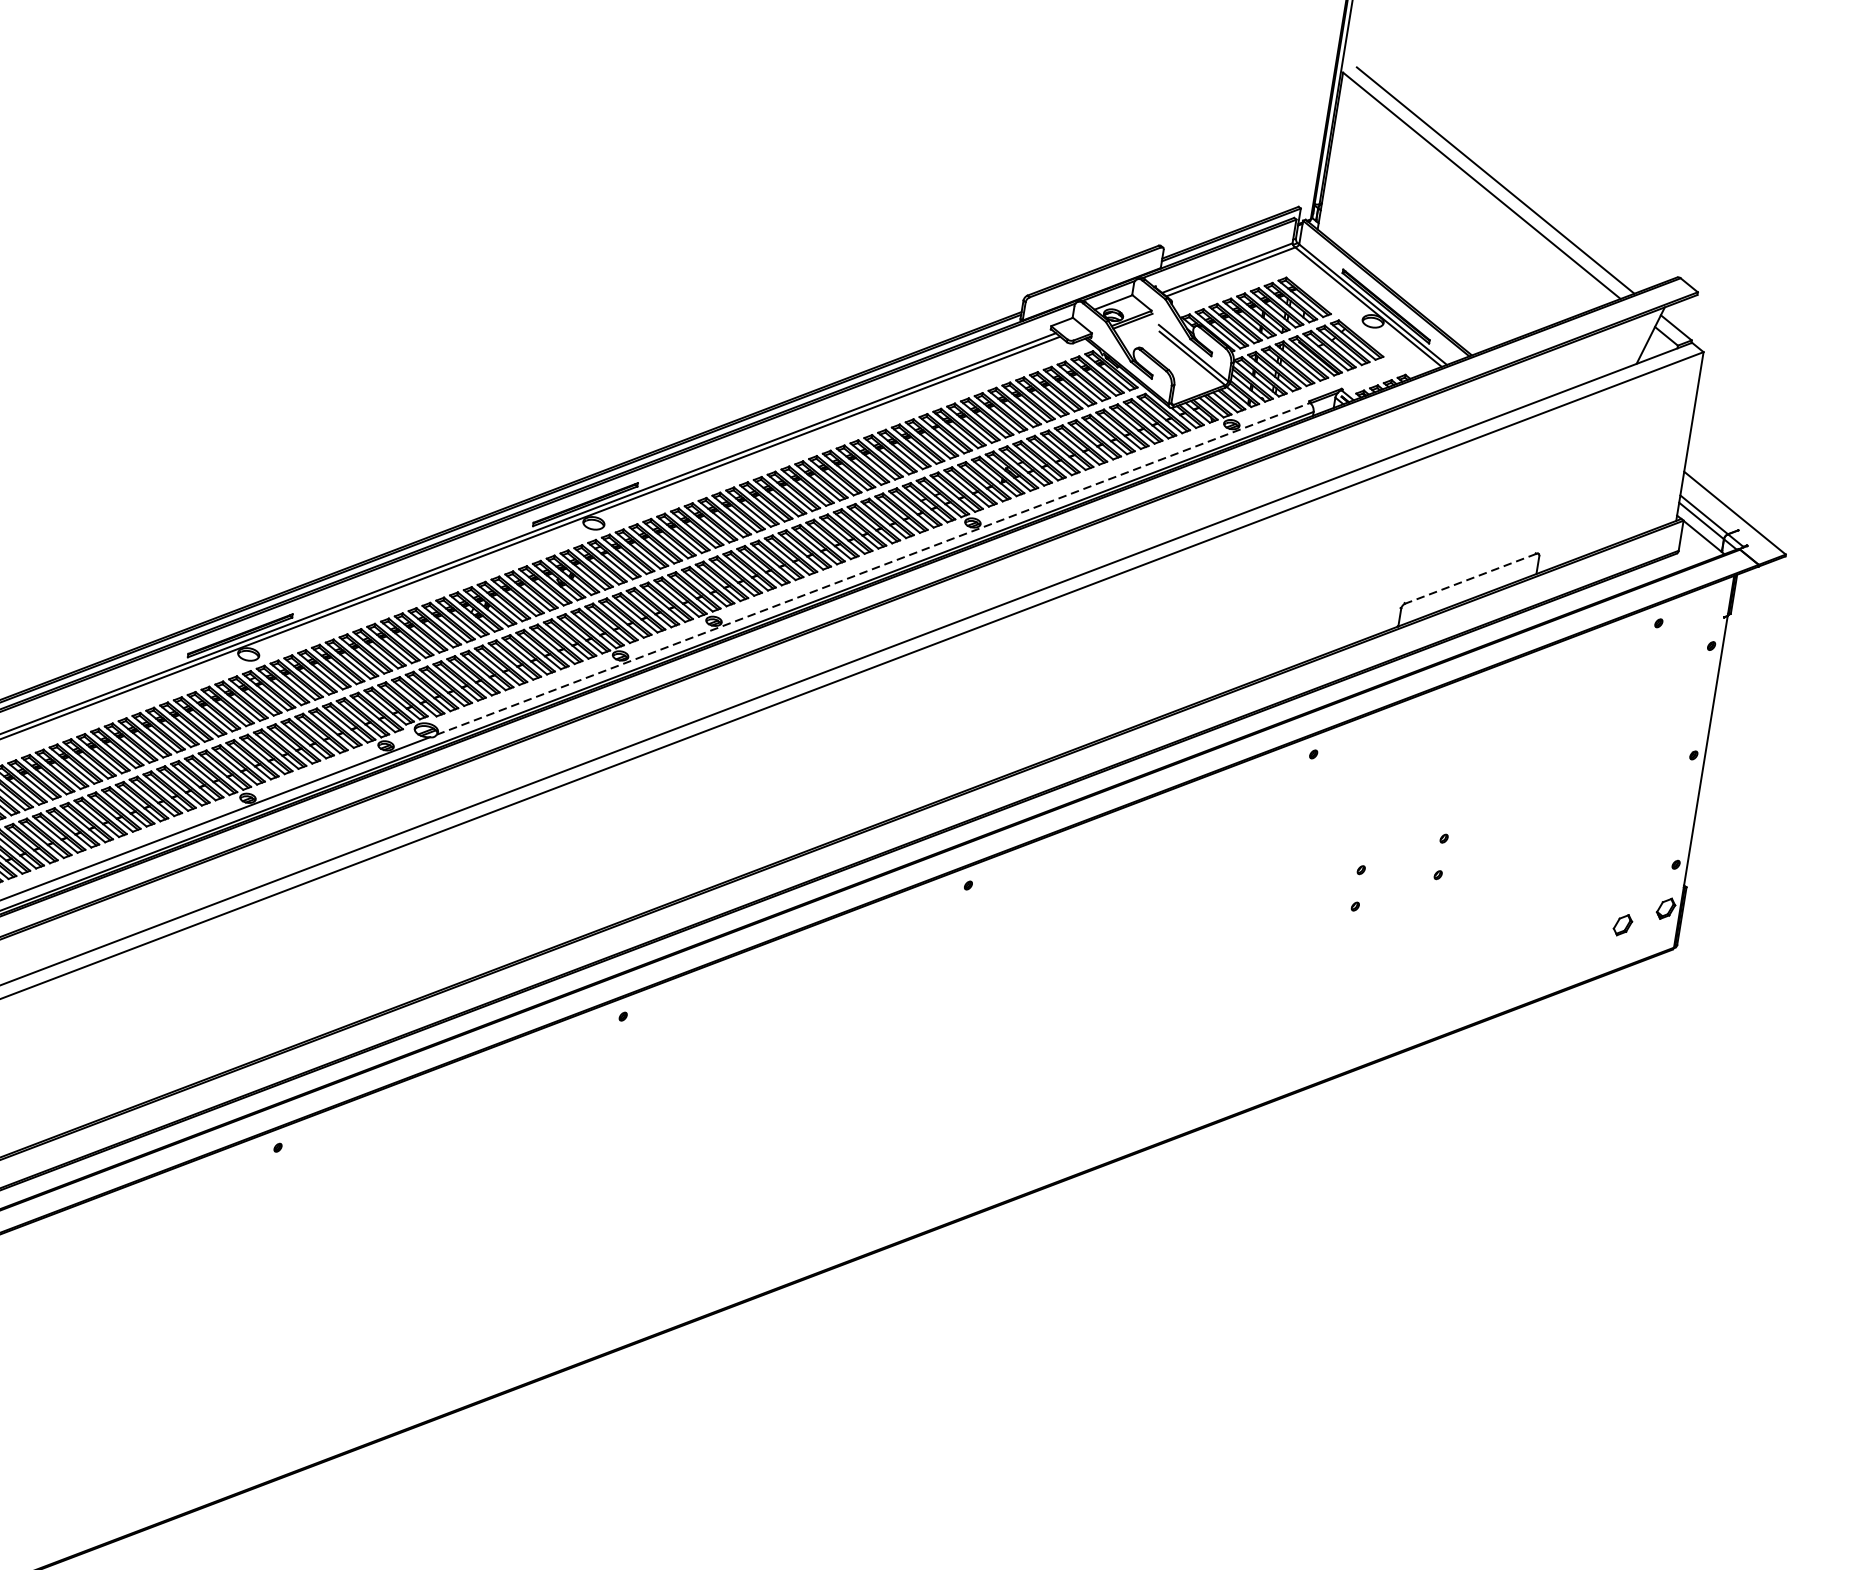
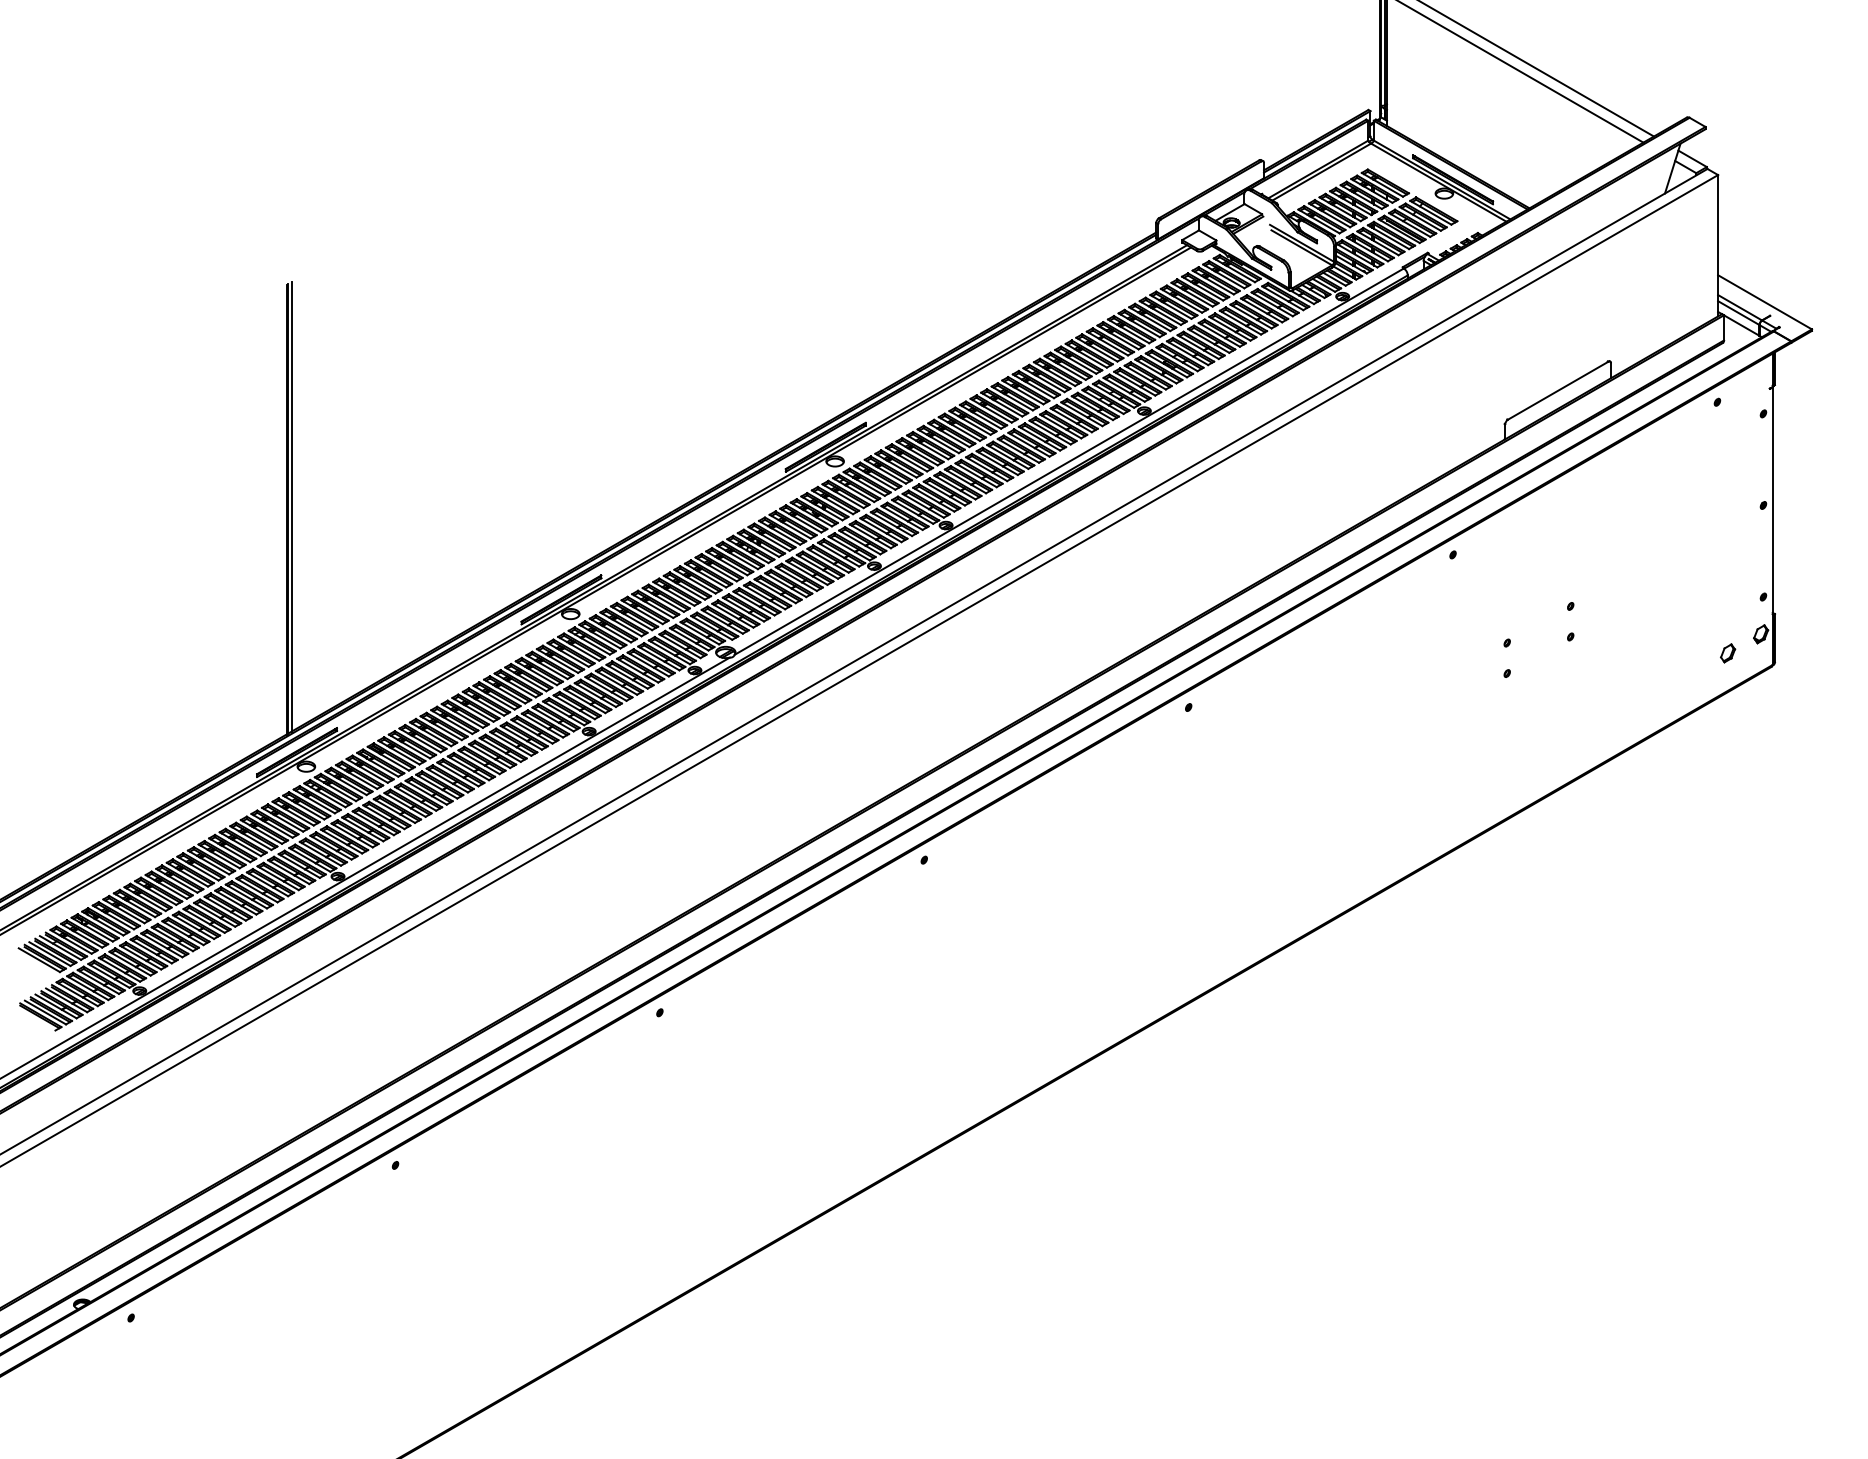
line: (873, 568) -> (1069, 461), dashed -> solid
line: (1469, 579) -> (1557, 391), dashed -> solid

